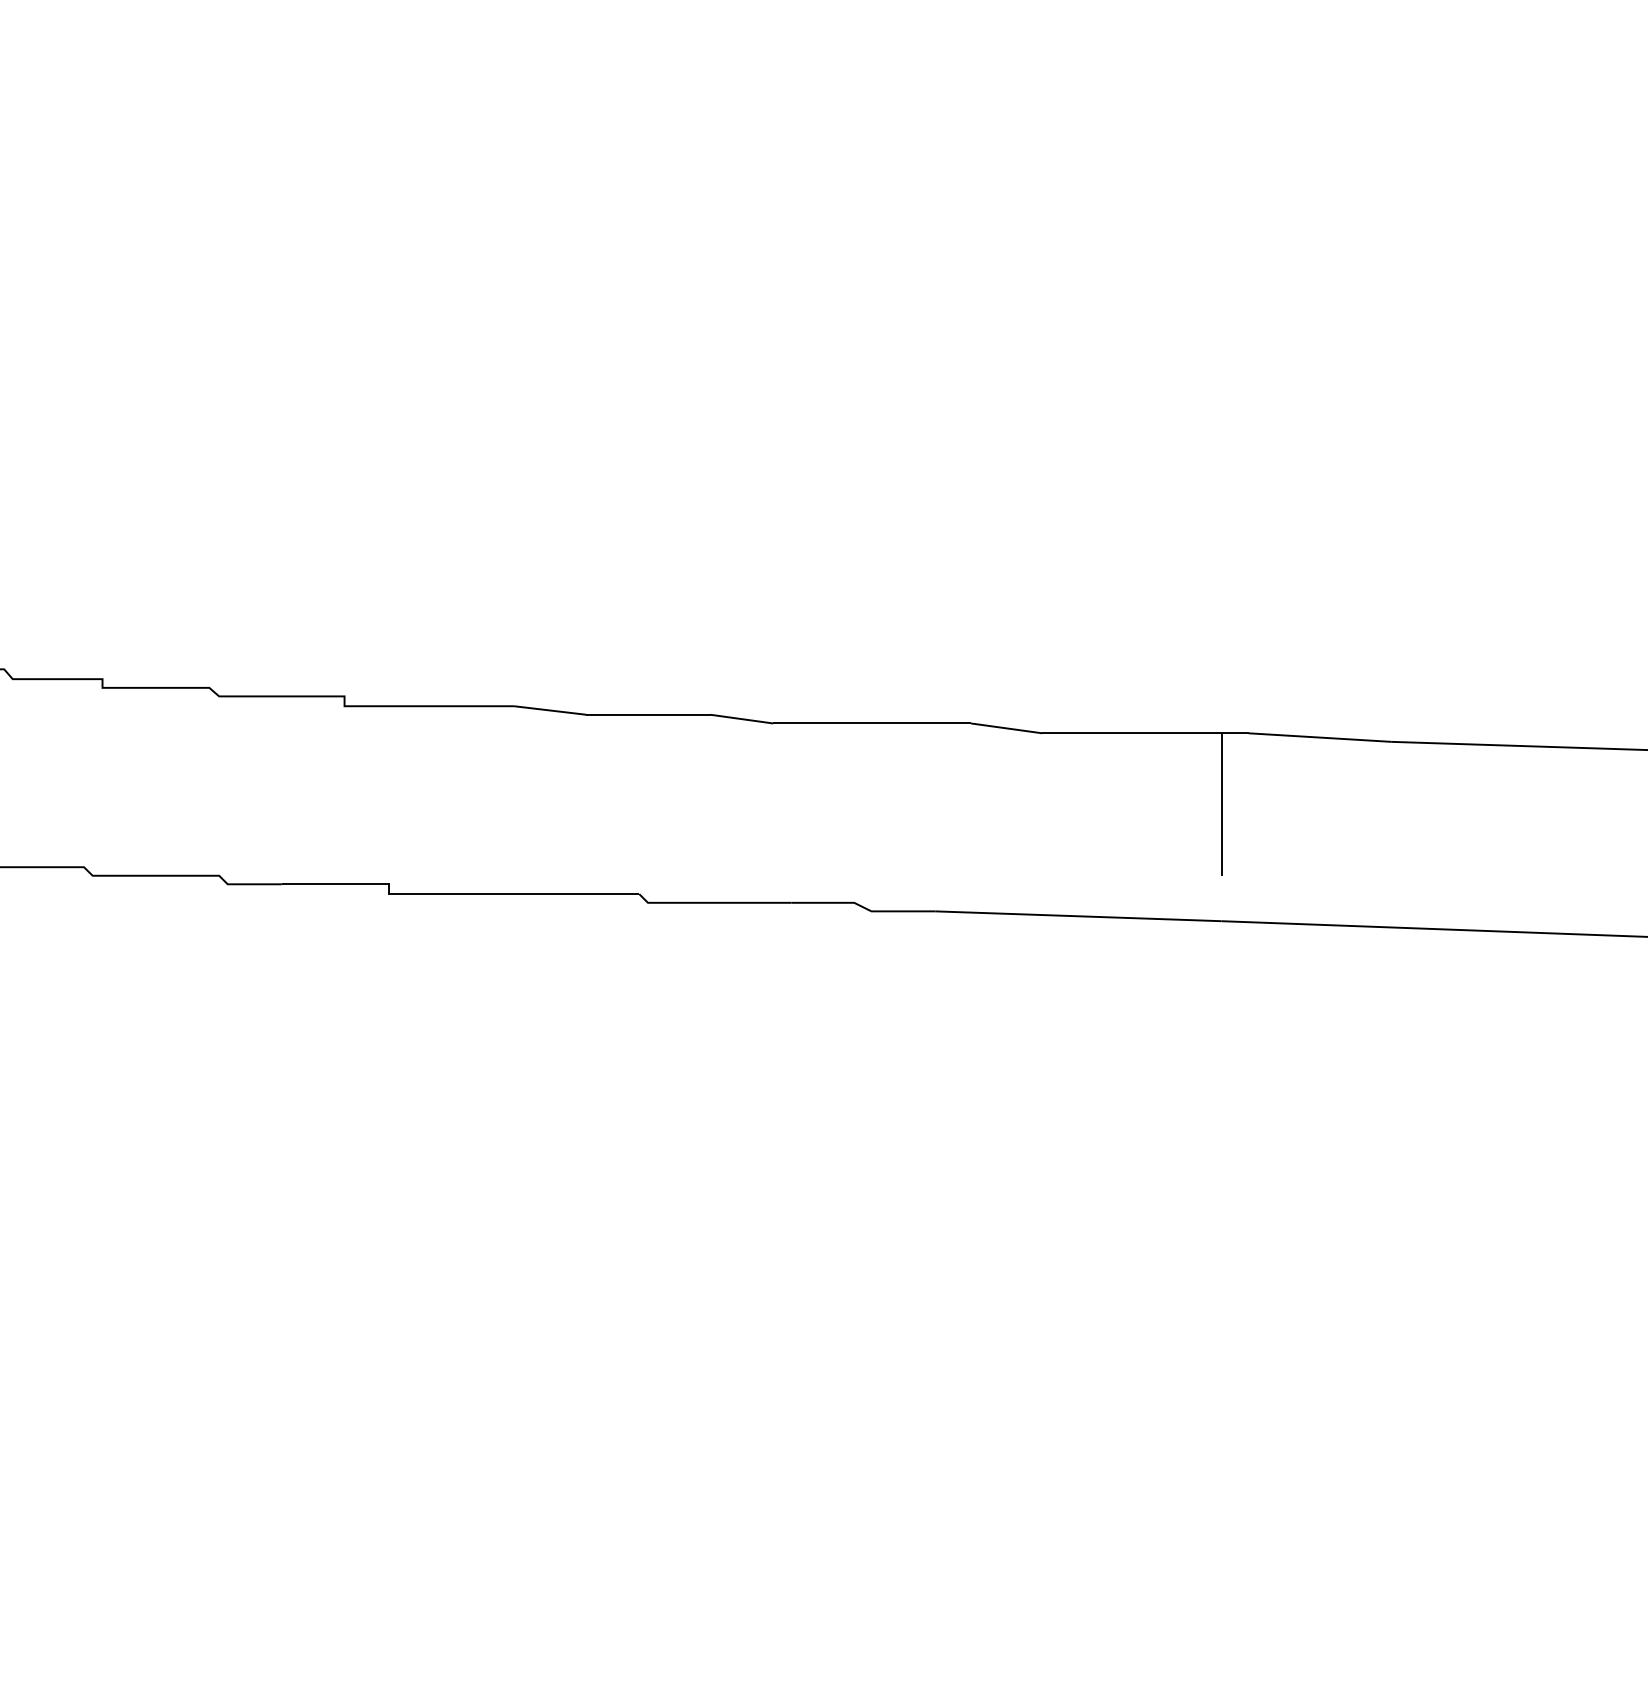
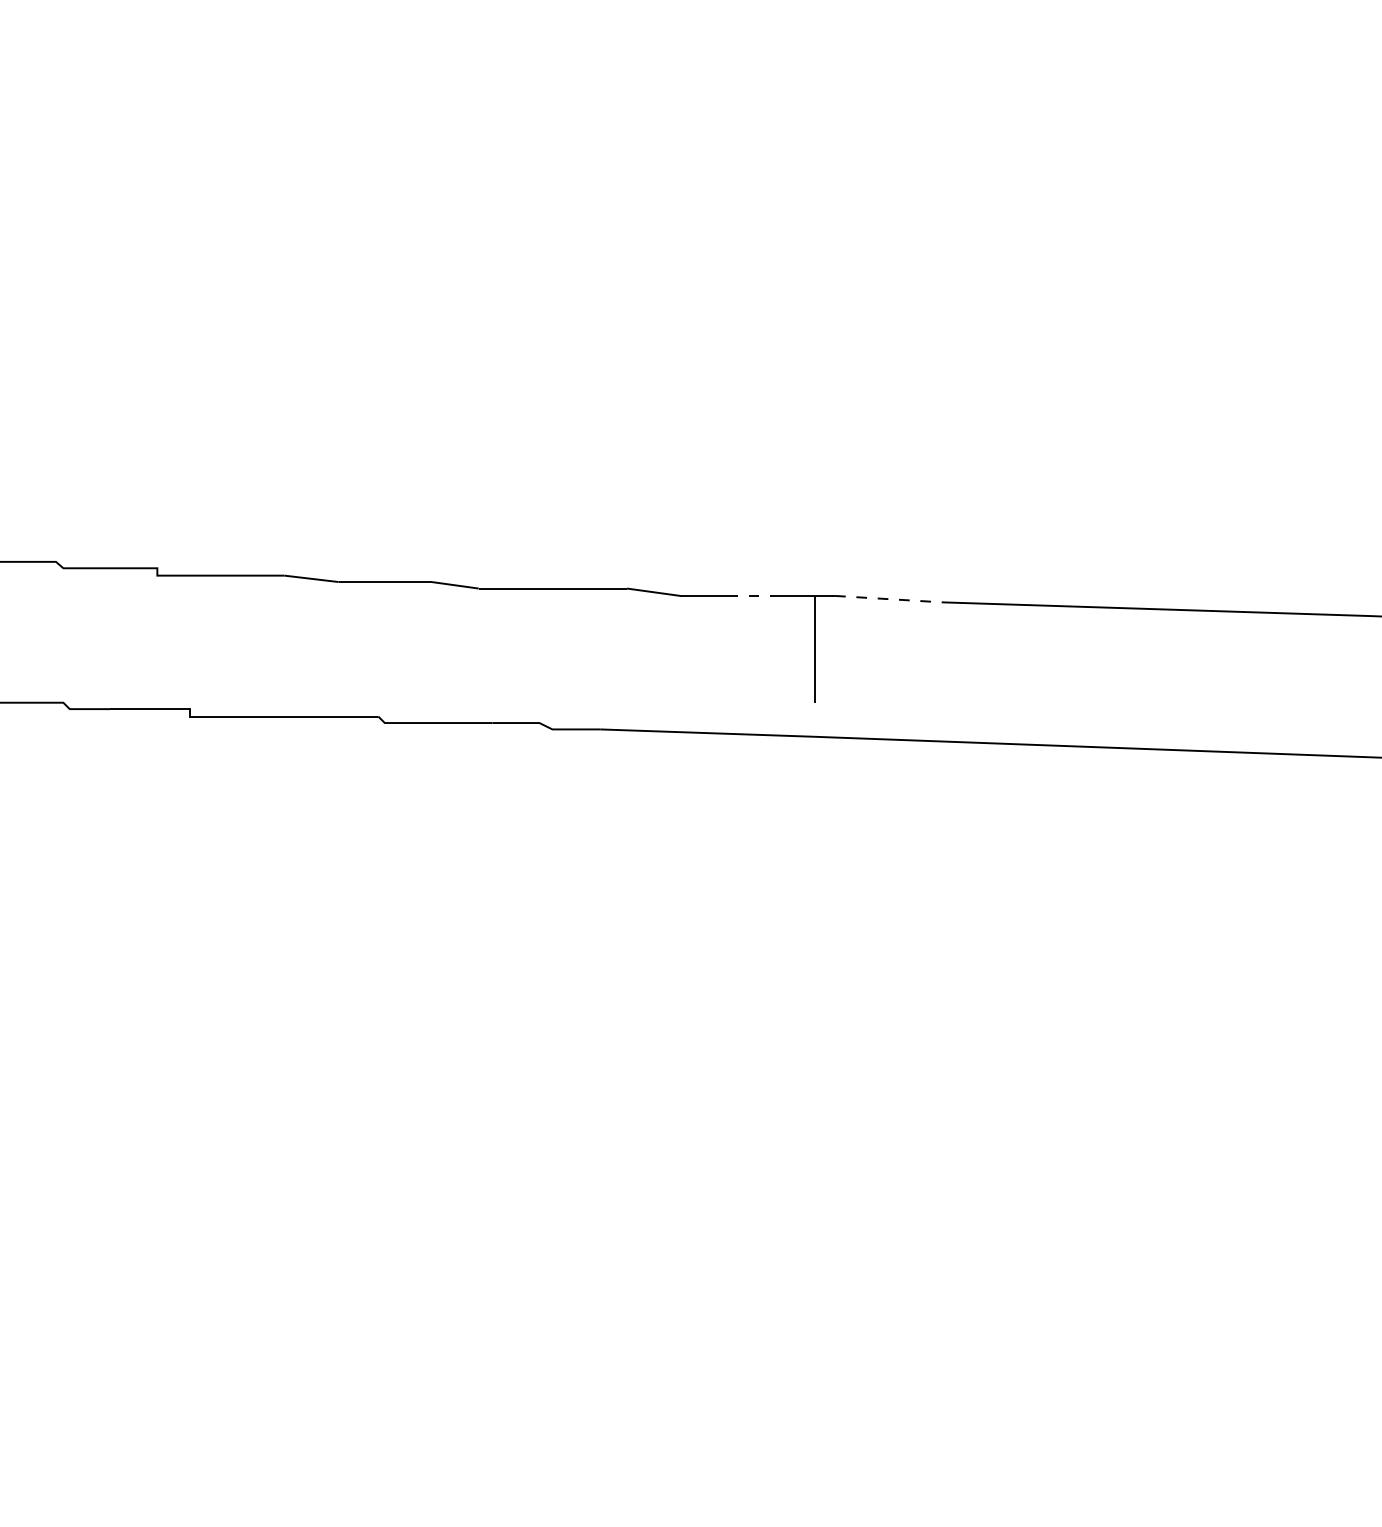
line: (1141, 732) -> (754, 595), solid -> dashed
line: (1319, 738) -> (888, 599), solid -> dashed

